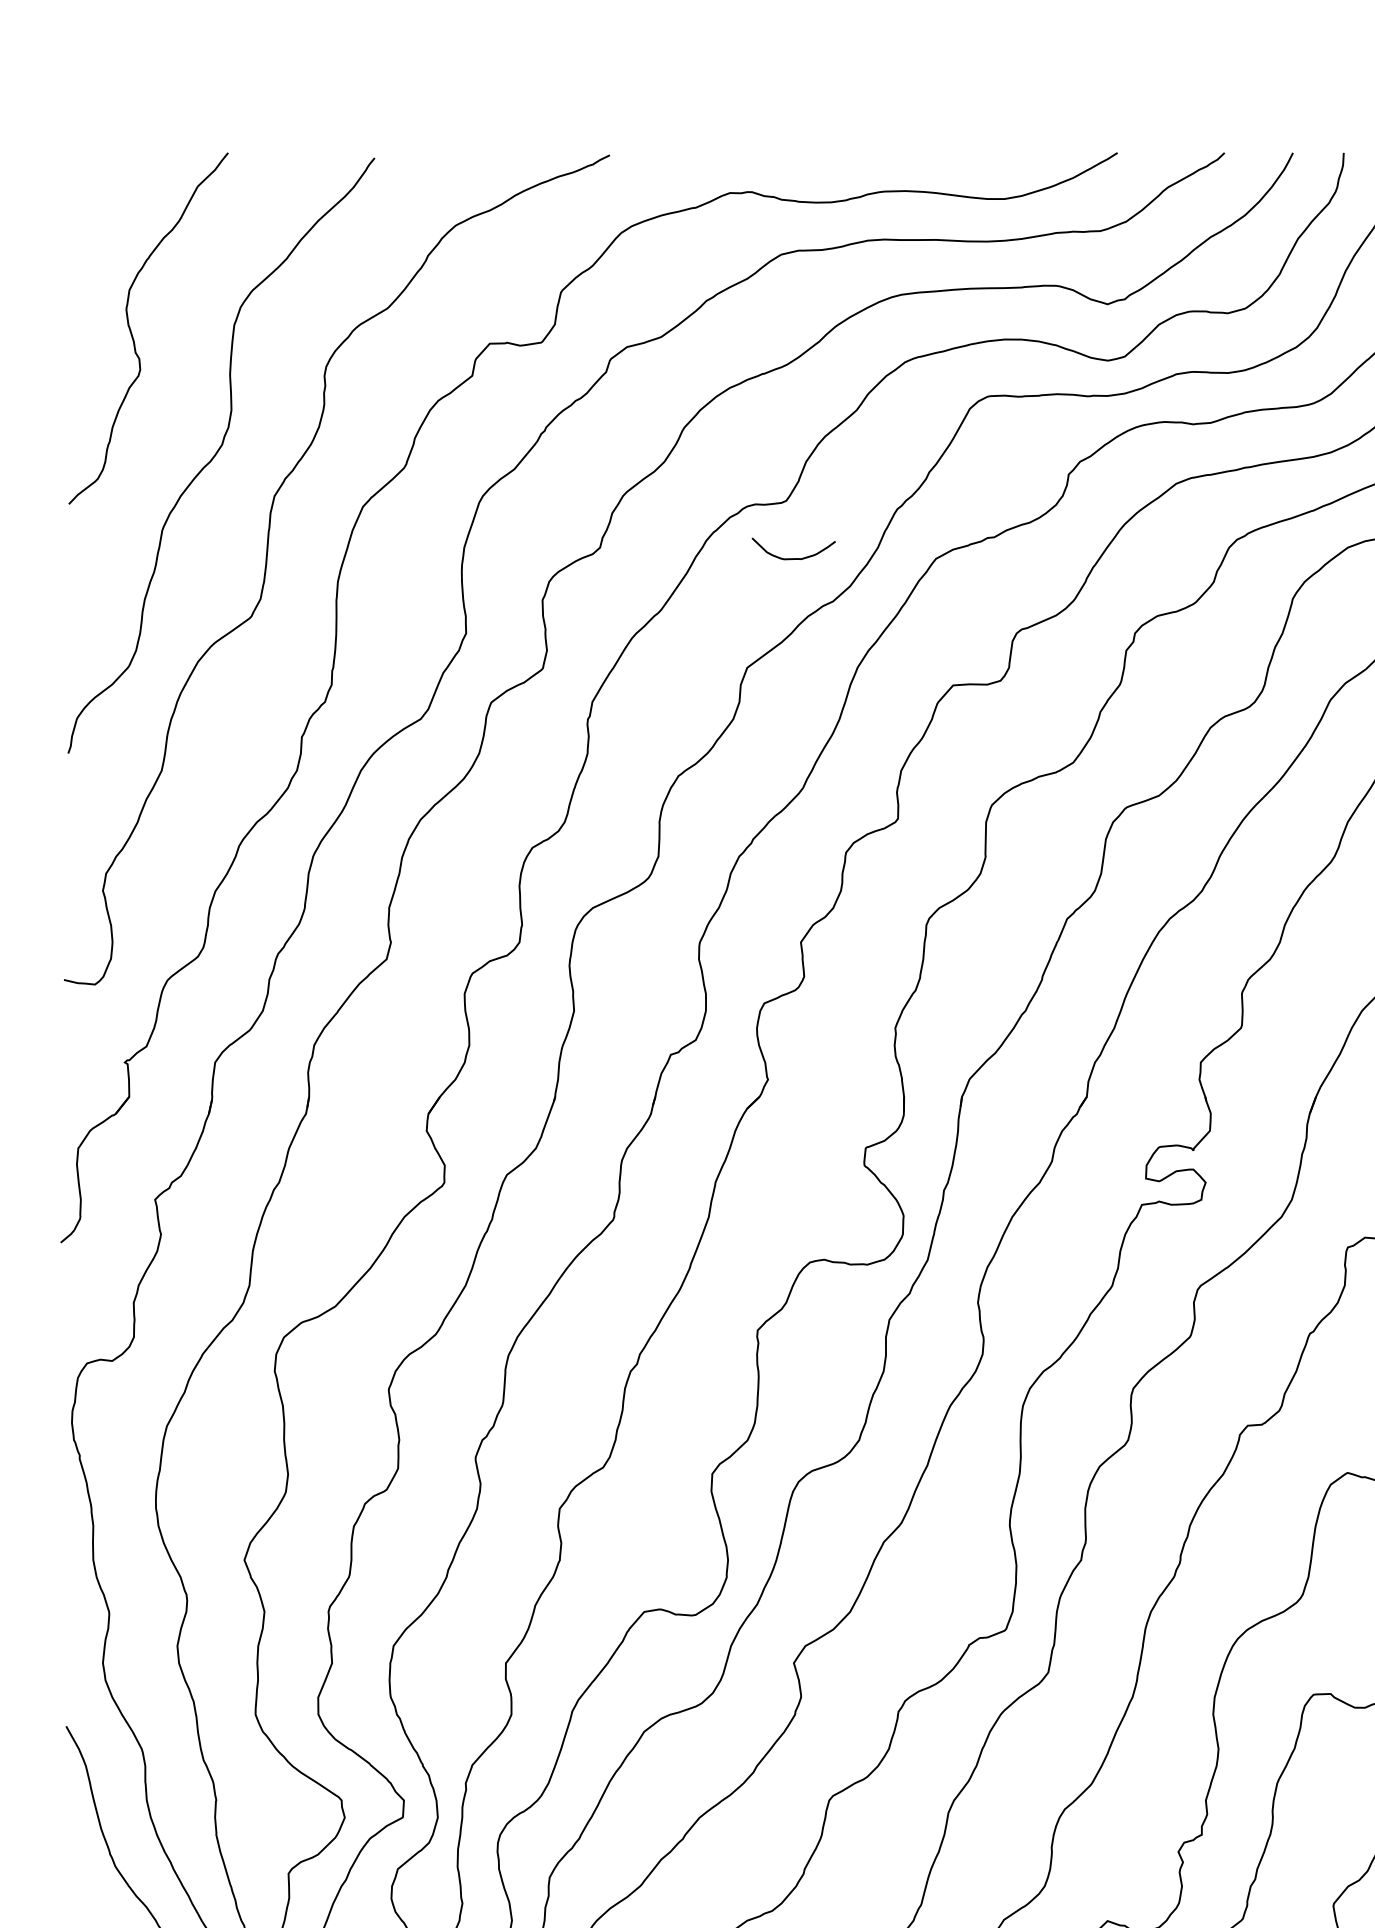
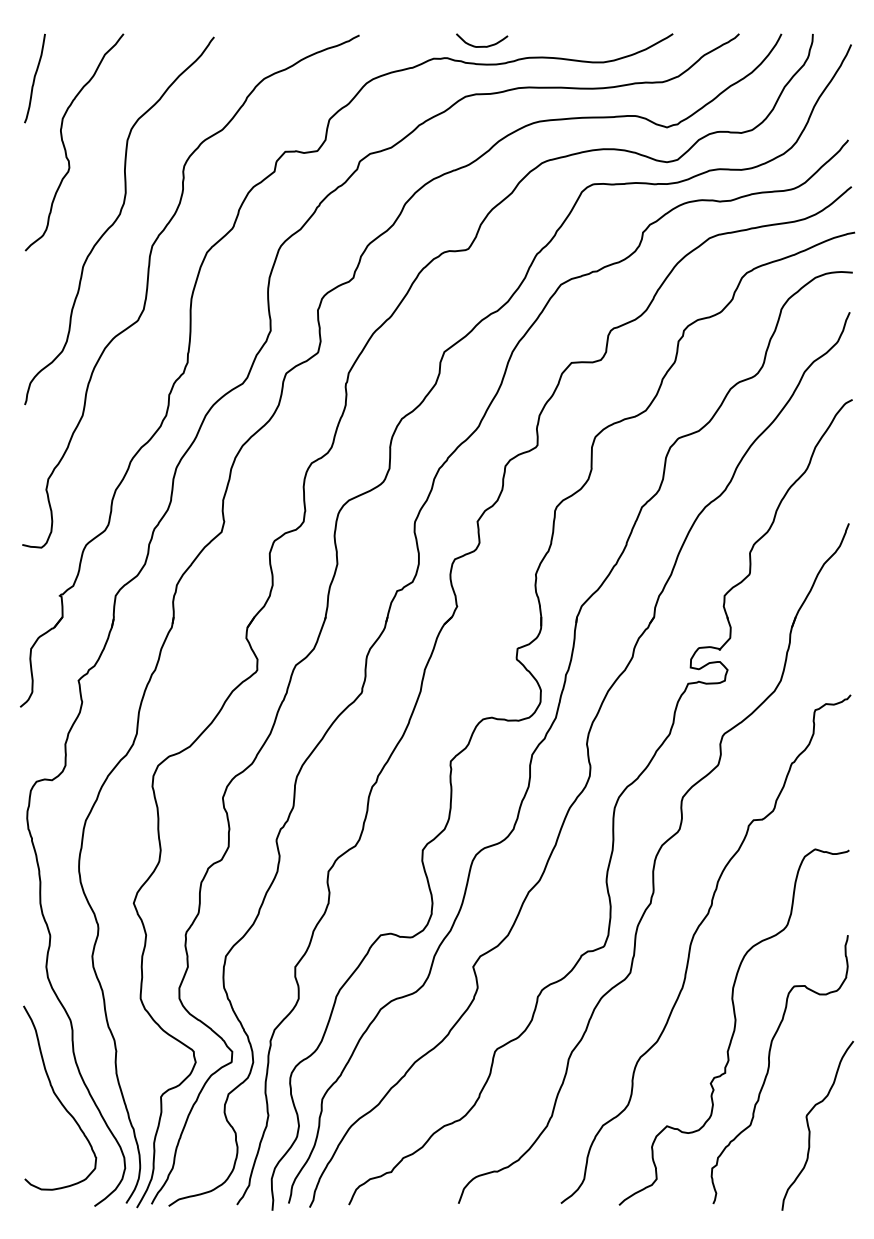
curve: (83, 225) -> (34, 78), added
curve: (794, 556) -> (482, 45), moved

